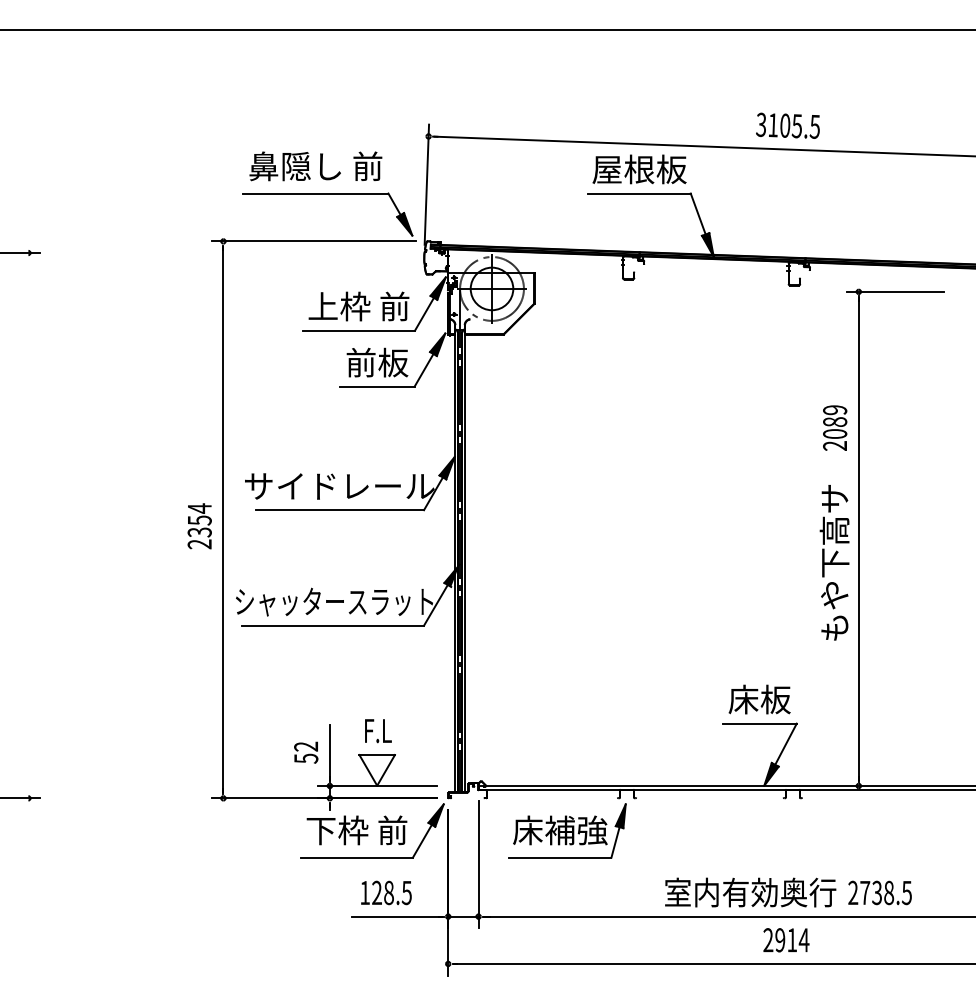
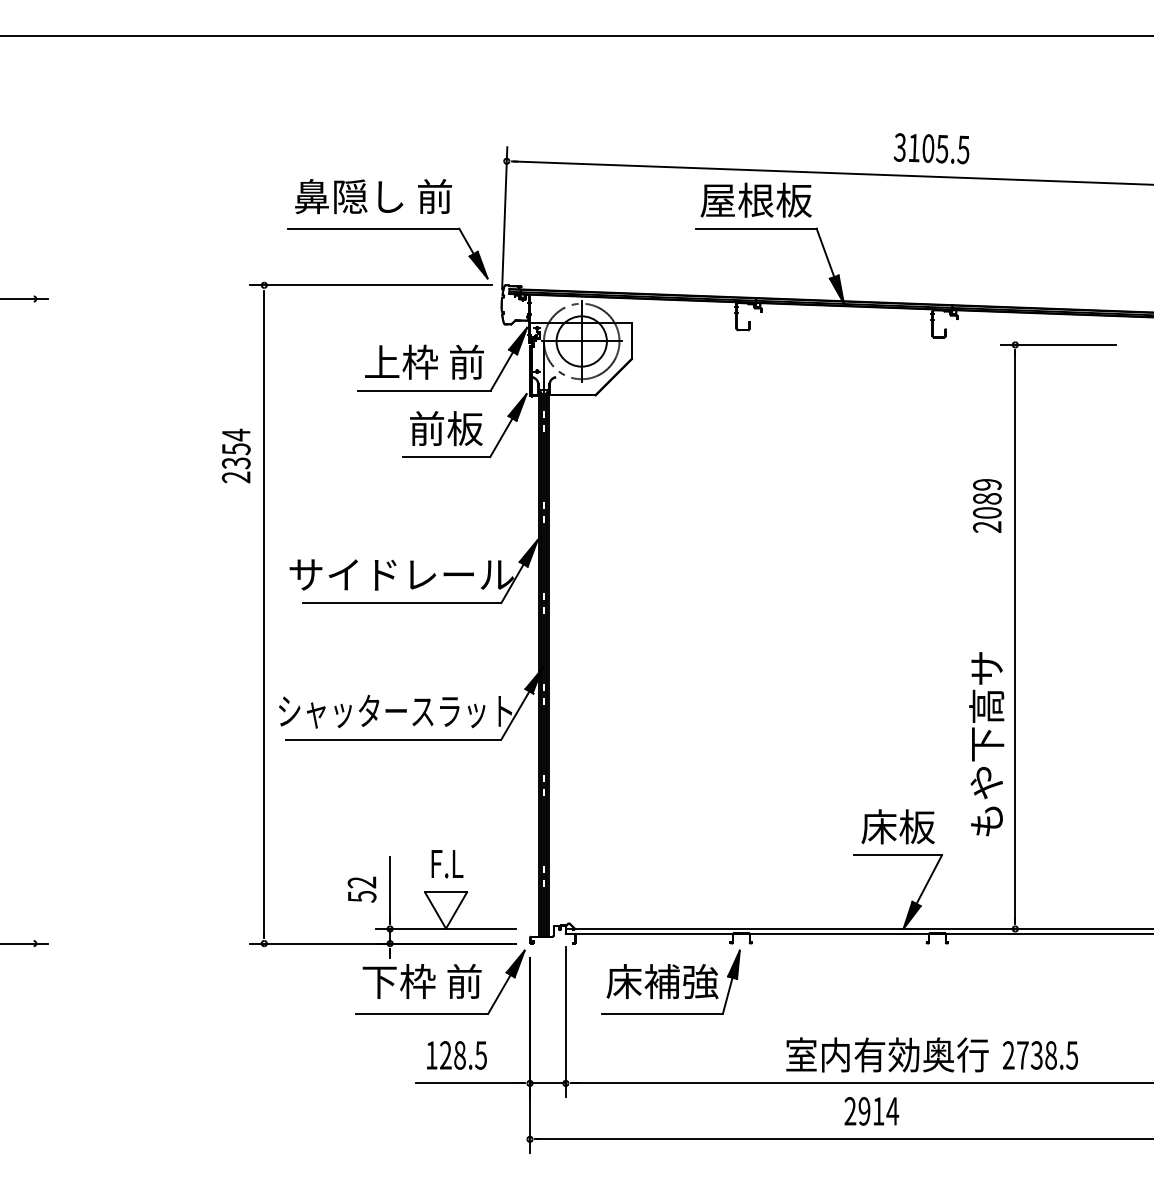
text: (199, 525) -> (235, 455), moved
text: (834, 563) -> (986, 744), moved
text: (786, 940) -> (871, 1111), moved

